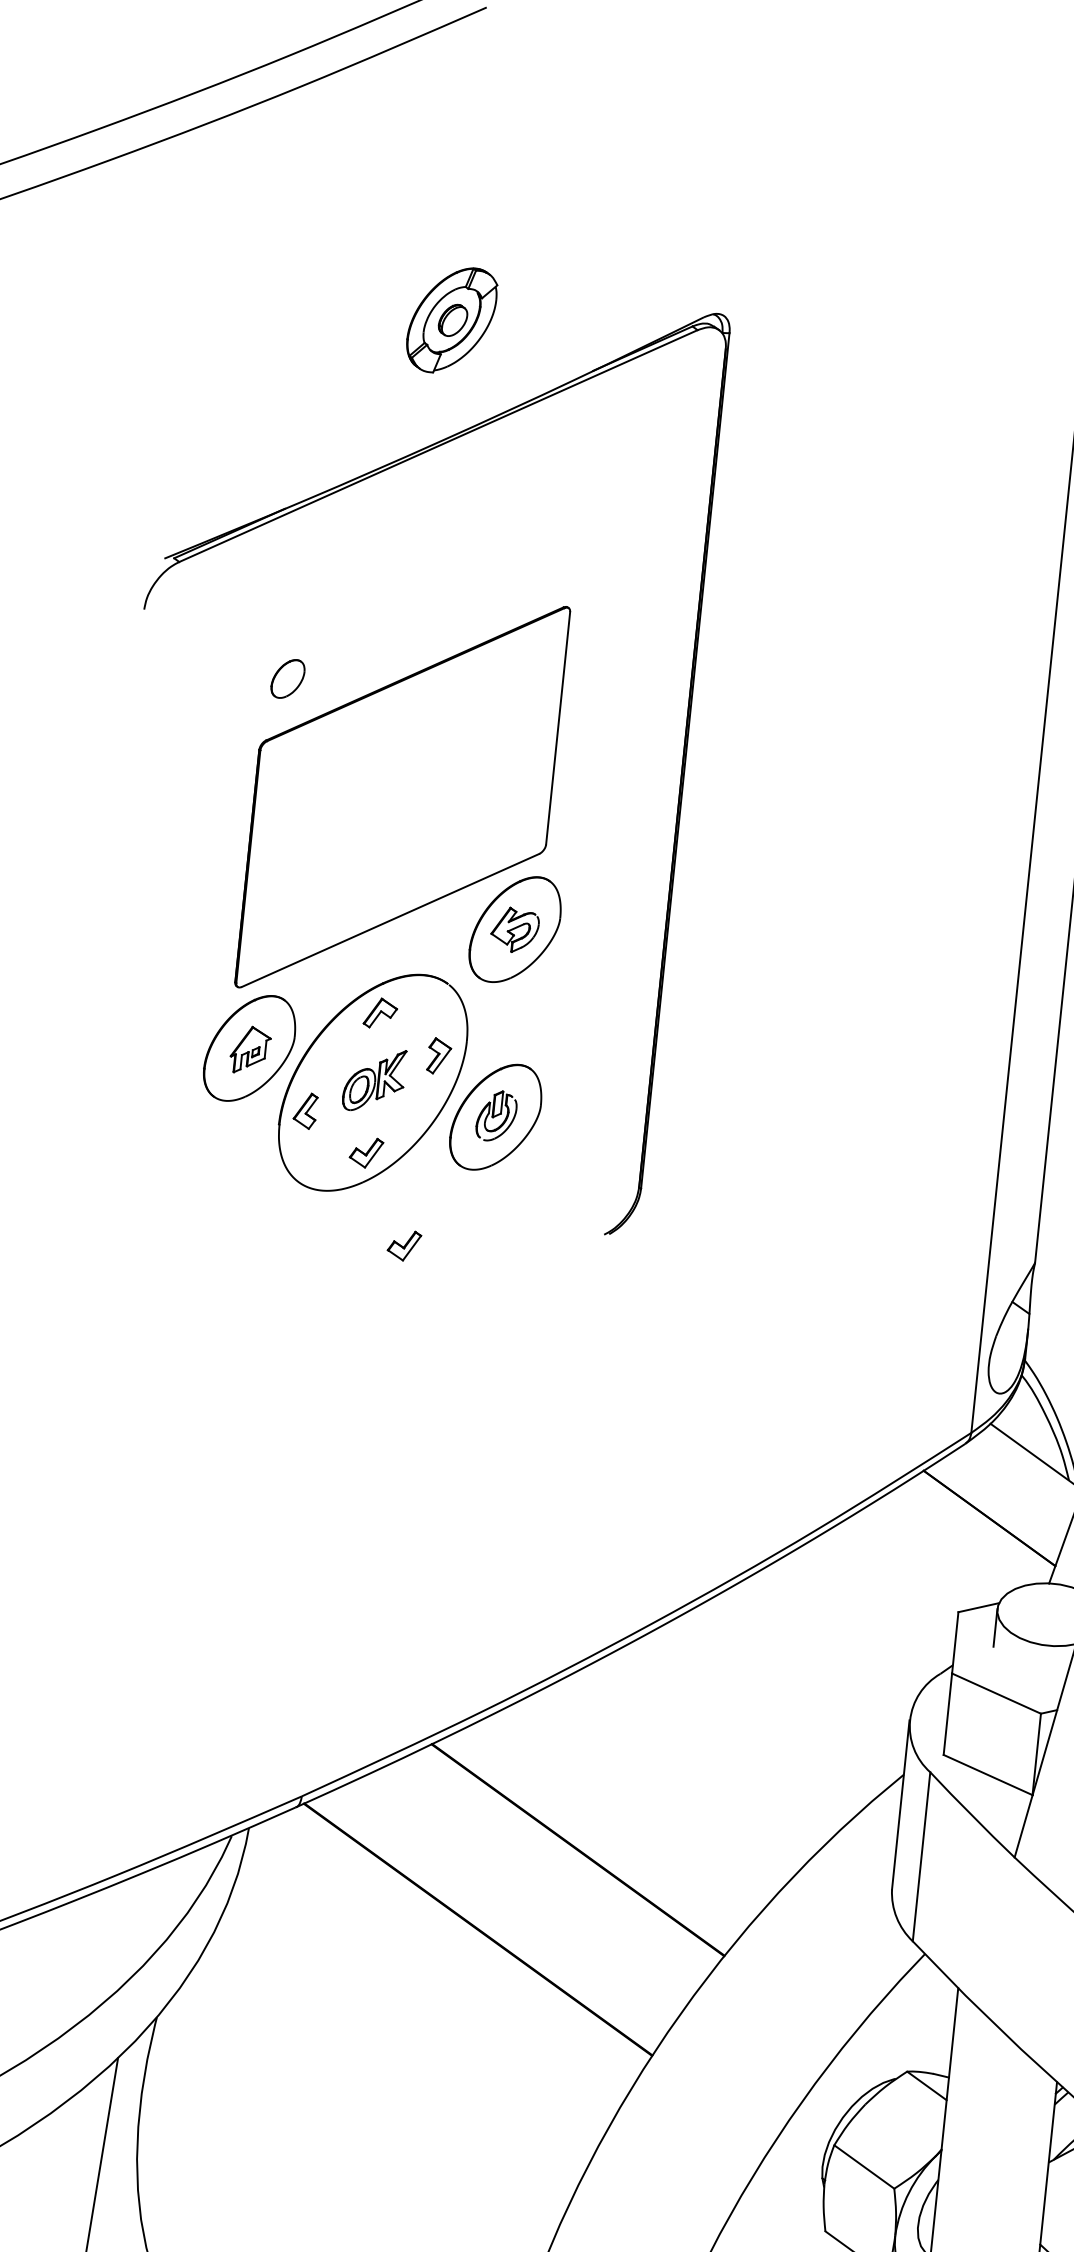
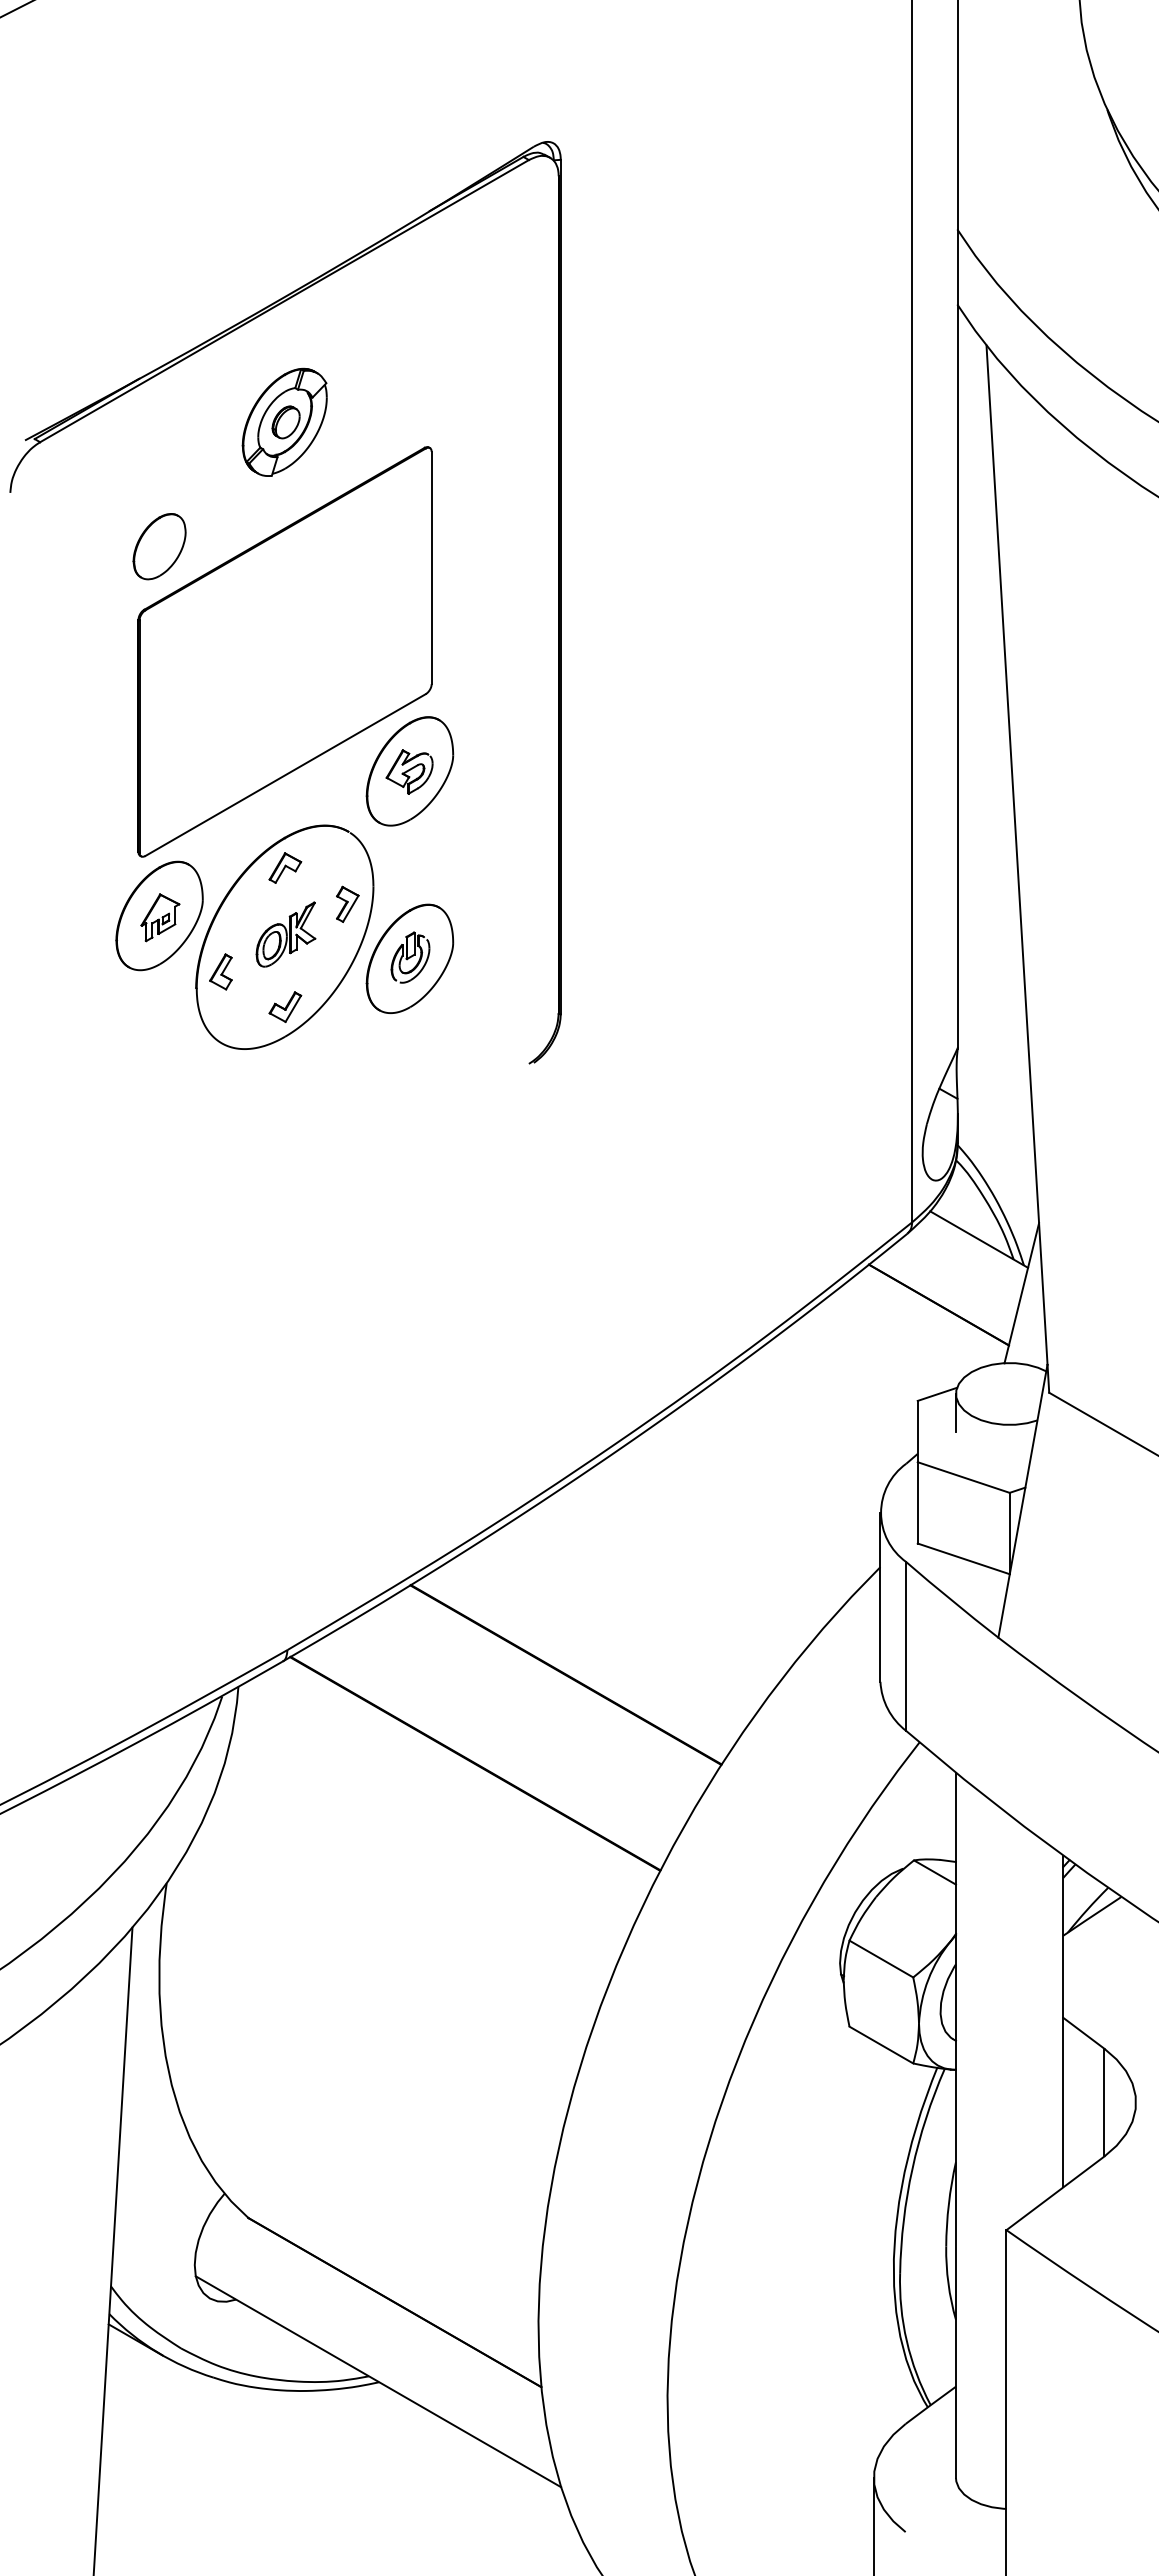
part: (451, 319) -> (284, 421), moved
part: (287, 678) -> (159, 546), size x1.67
part: (404, 1245) -> (332, 1094), removed

